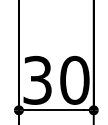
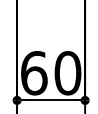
text: (38, 80) -> (34, 73), 30 -> 60

